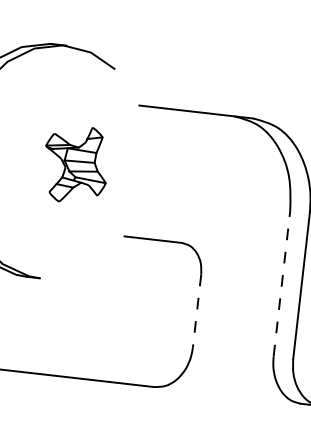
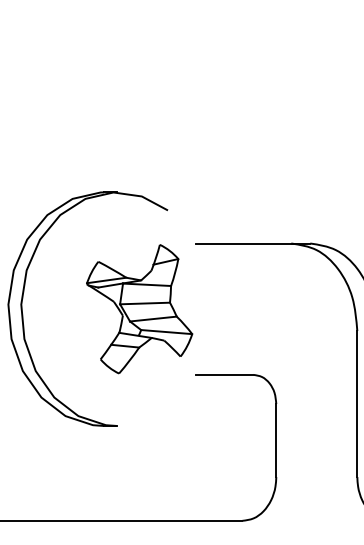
part: (75, 164) -> (139, 309), size x1.67
line: (282, 284) -> (357, 404), dashed -> solid
line: (197, 311) -> (276, 441), dashed -> solid

